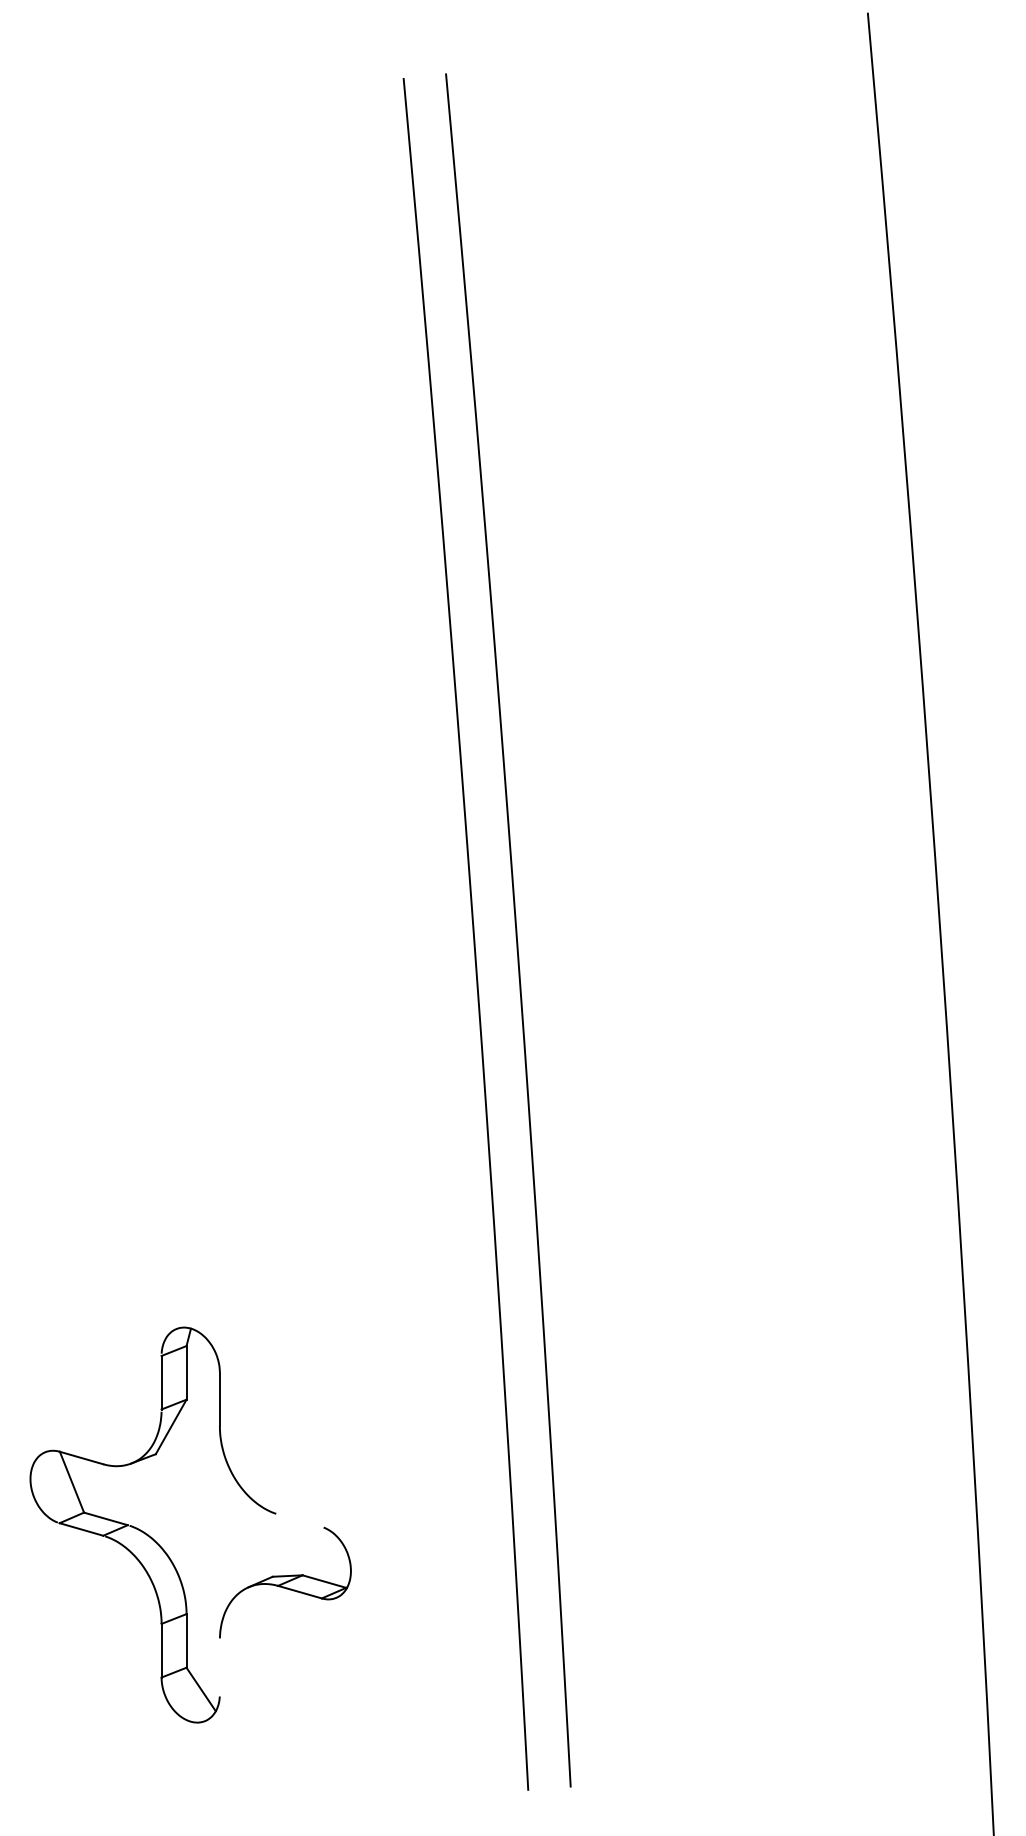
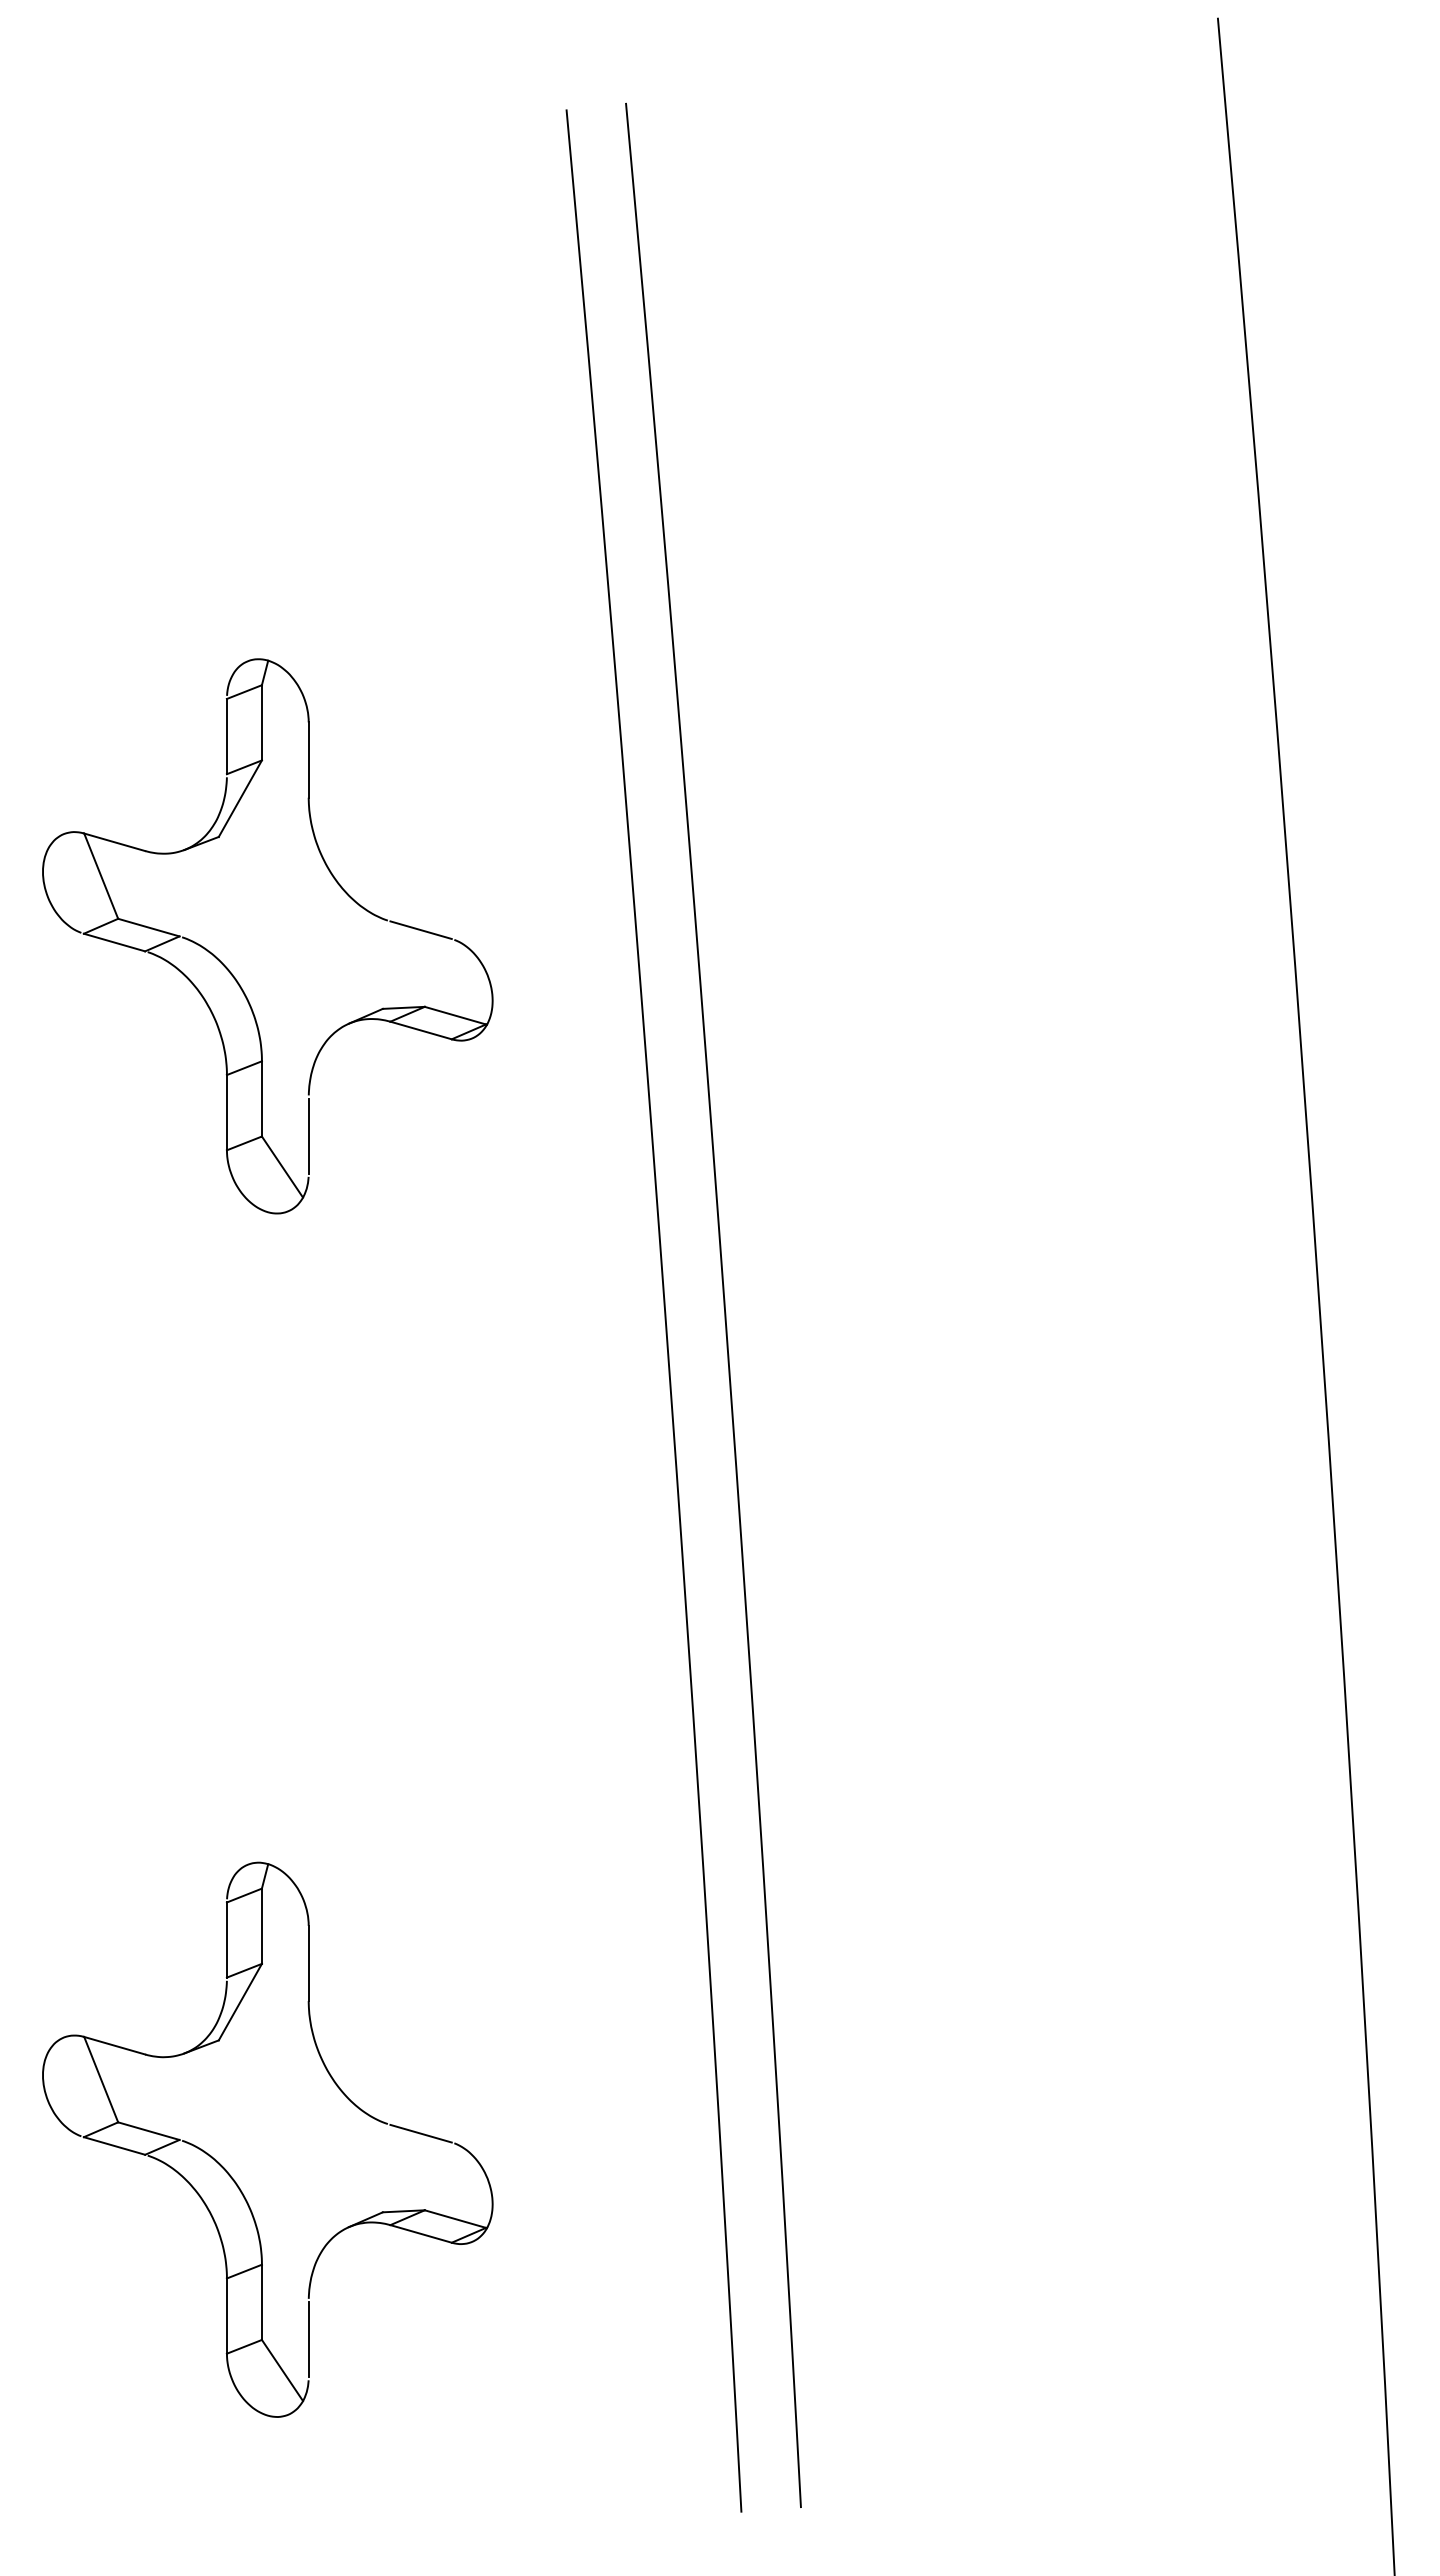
part: (163, 691) -> (229, 969), added
line: (299, 1520) -> (420, 2133), added
line: (219, 1667) -> (308, 2339), added

